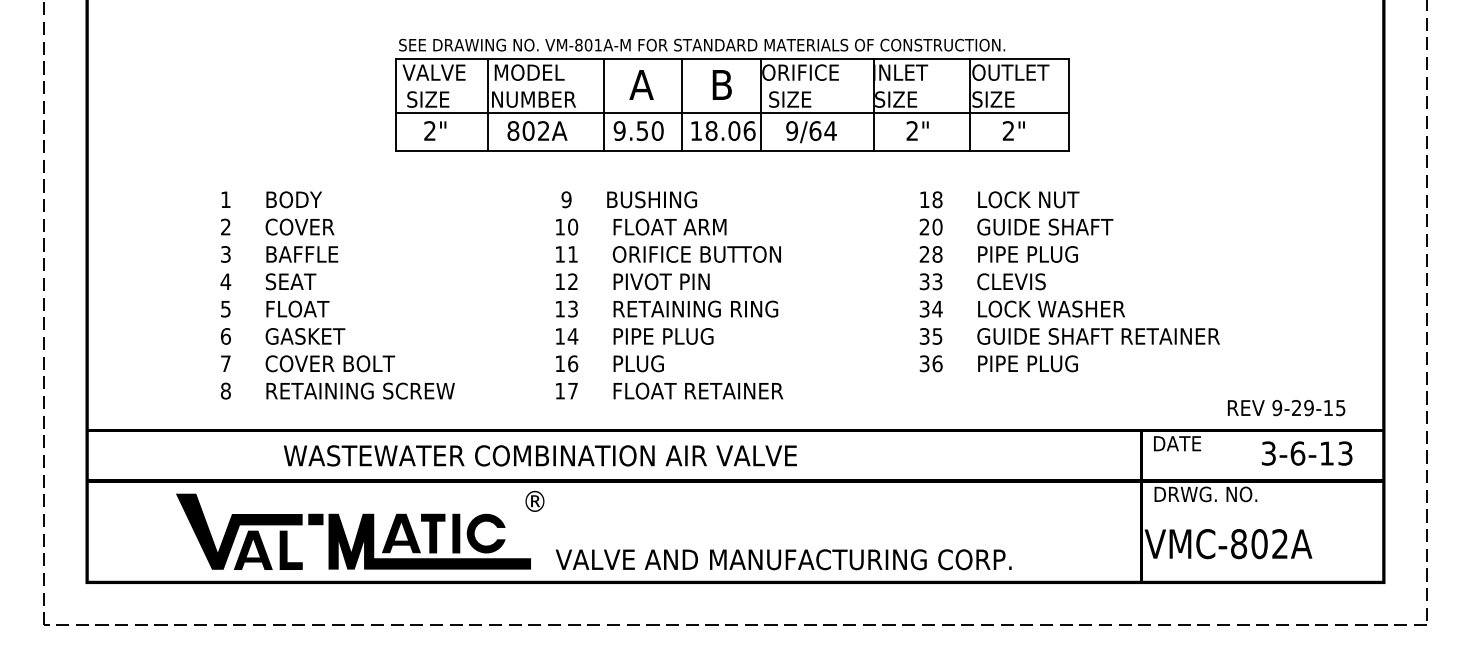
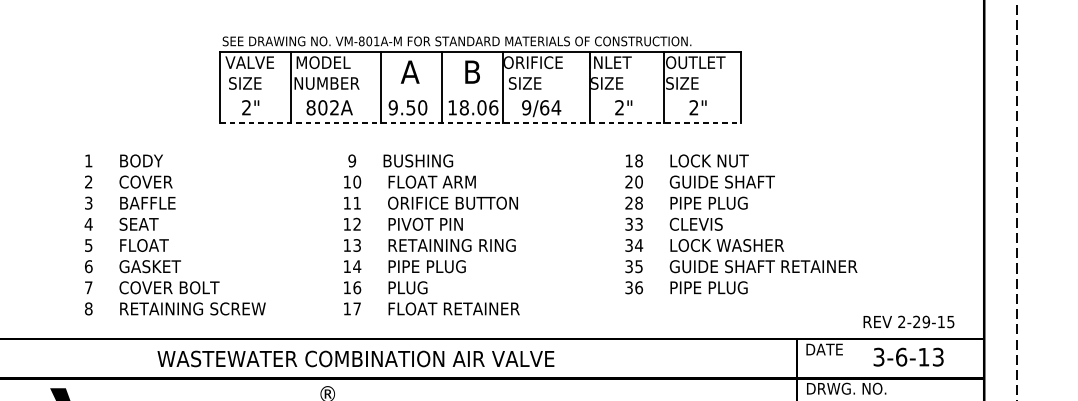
line: (732, 113) -> (480, 94), removed
line: (732, 151) -> (480, 123), solid -> dashed
text: (1277, 408) -> (901, 322), 9-29-15 -> 2-29-15
text: (1306, 453) -> (908, 357), moved
text: (540, 455) -> (356, 358), moved

